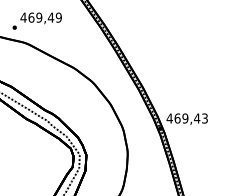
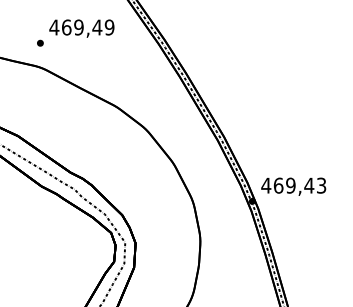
text: (36, 20) -> (74, 31), moved

